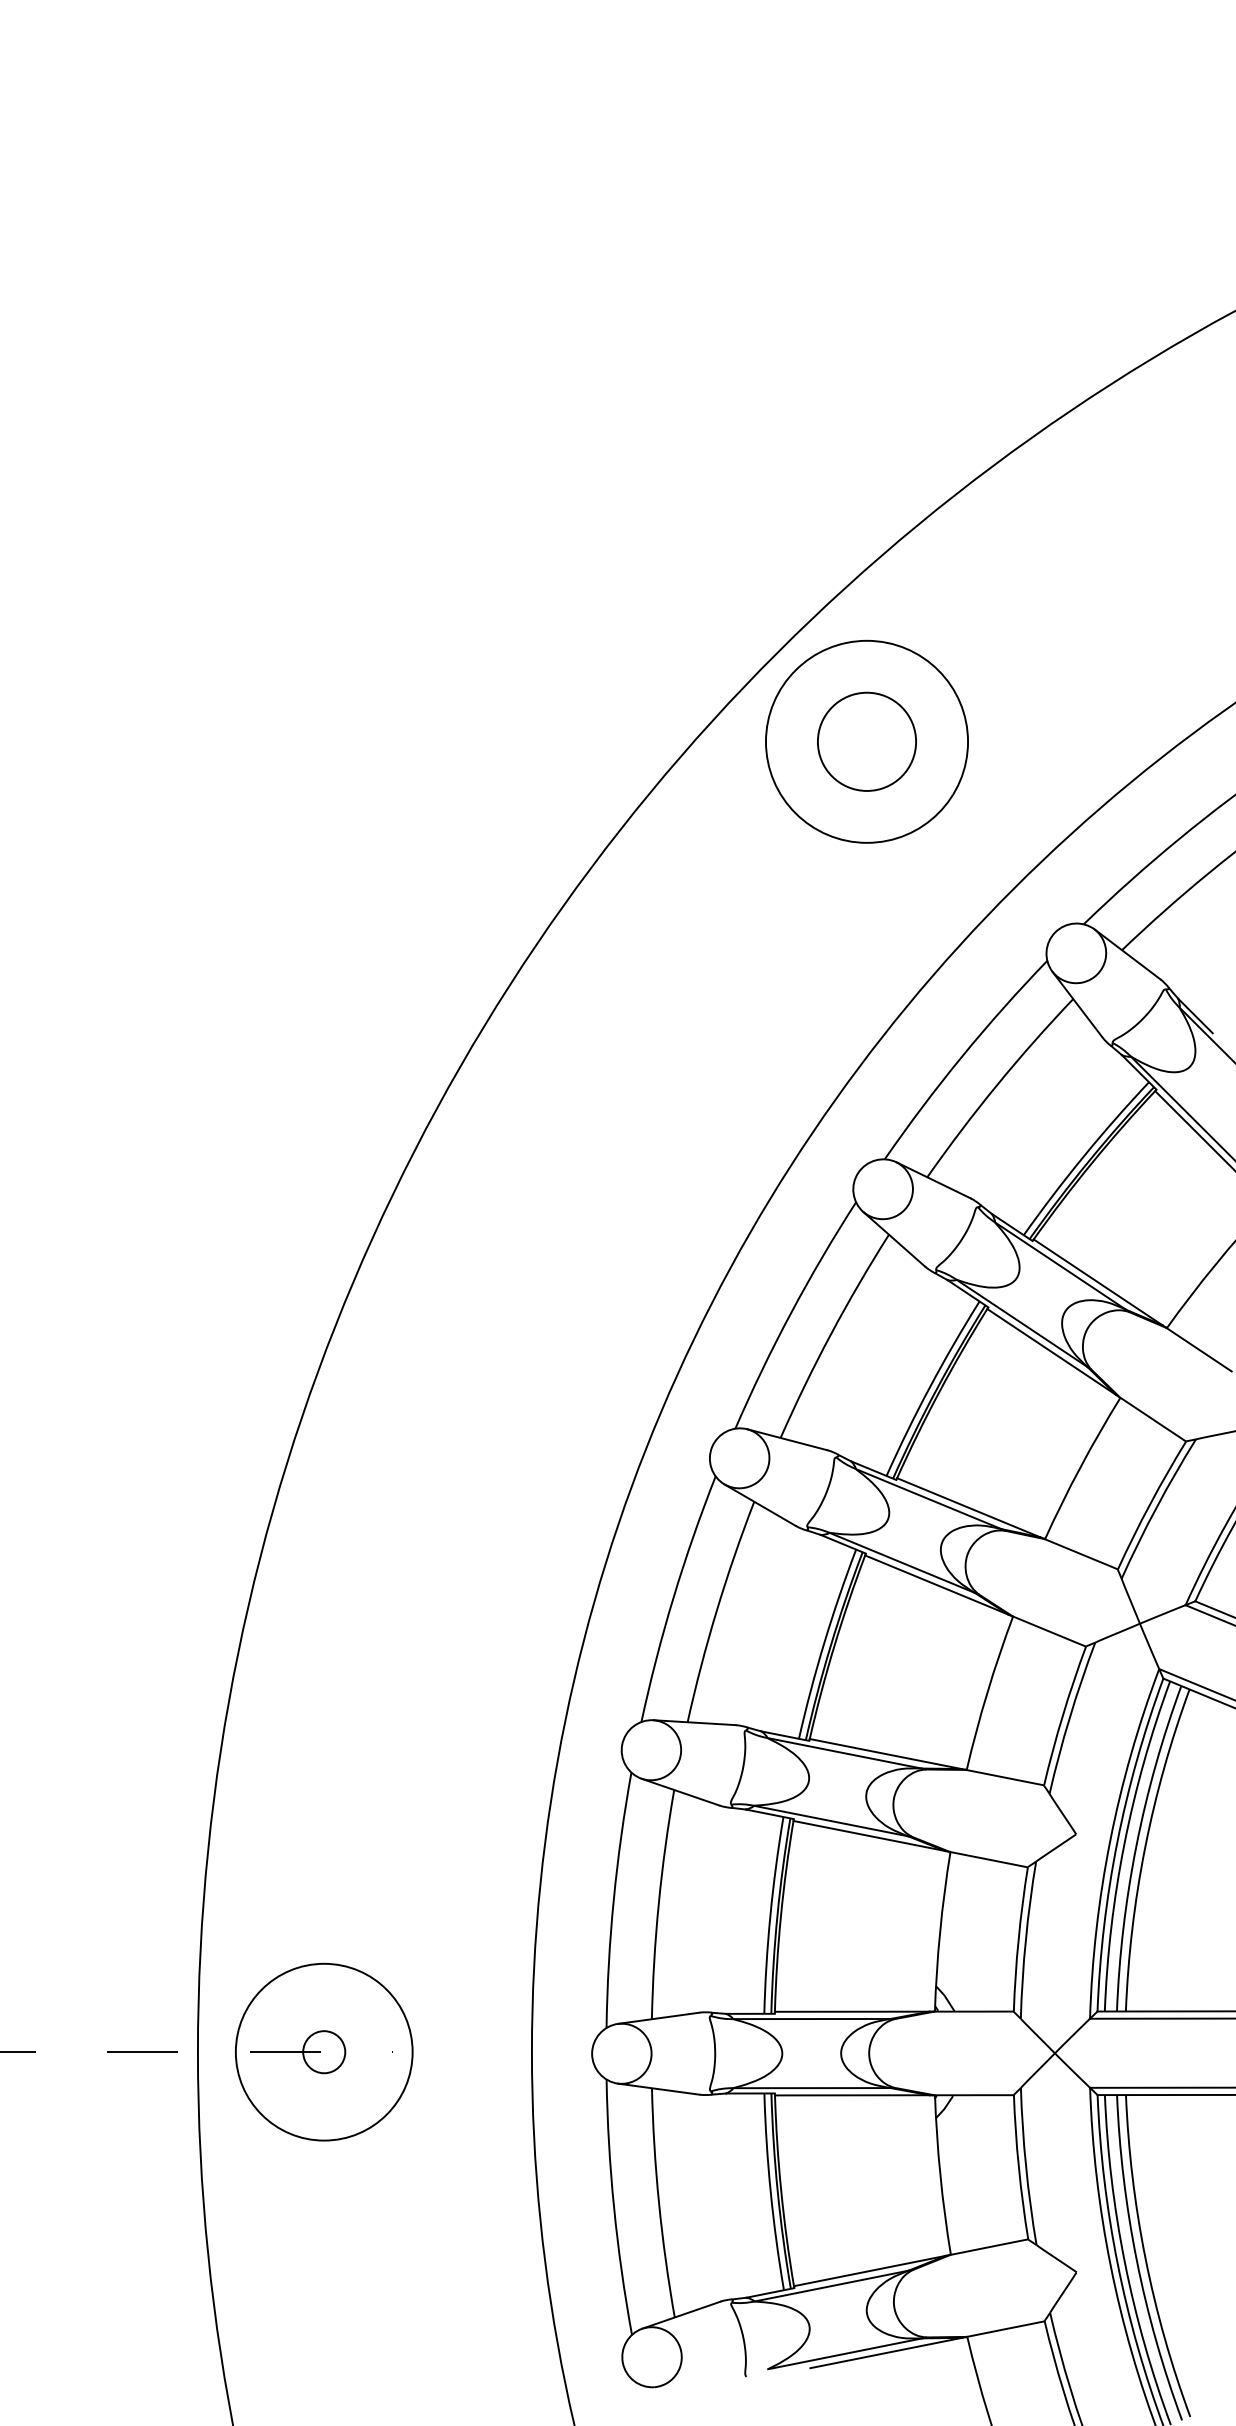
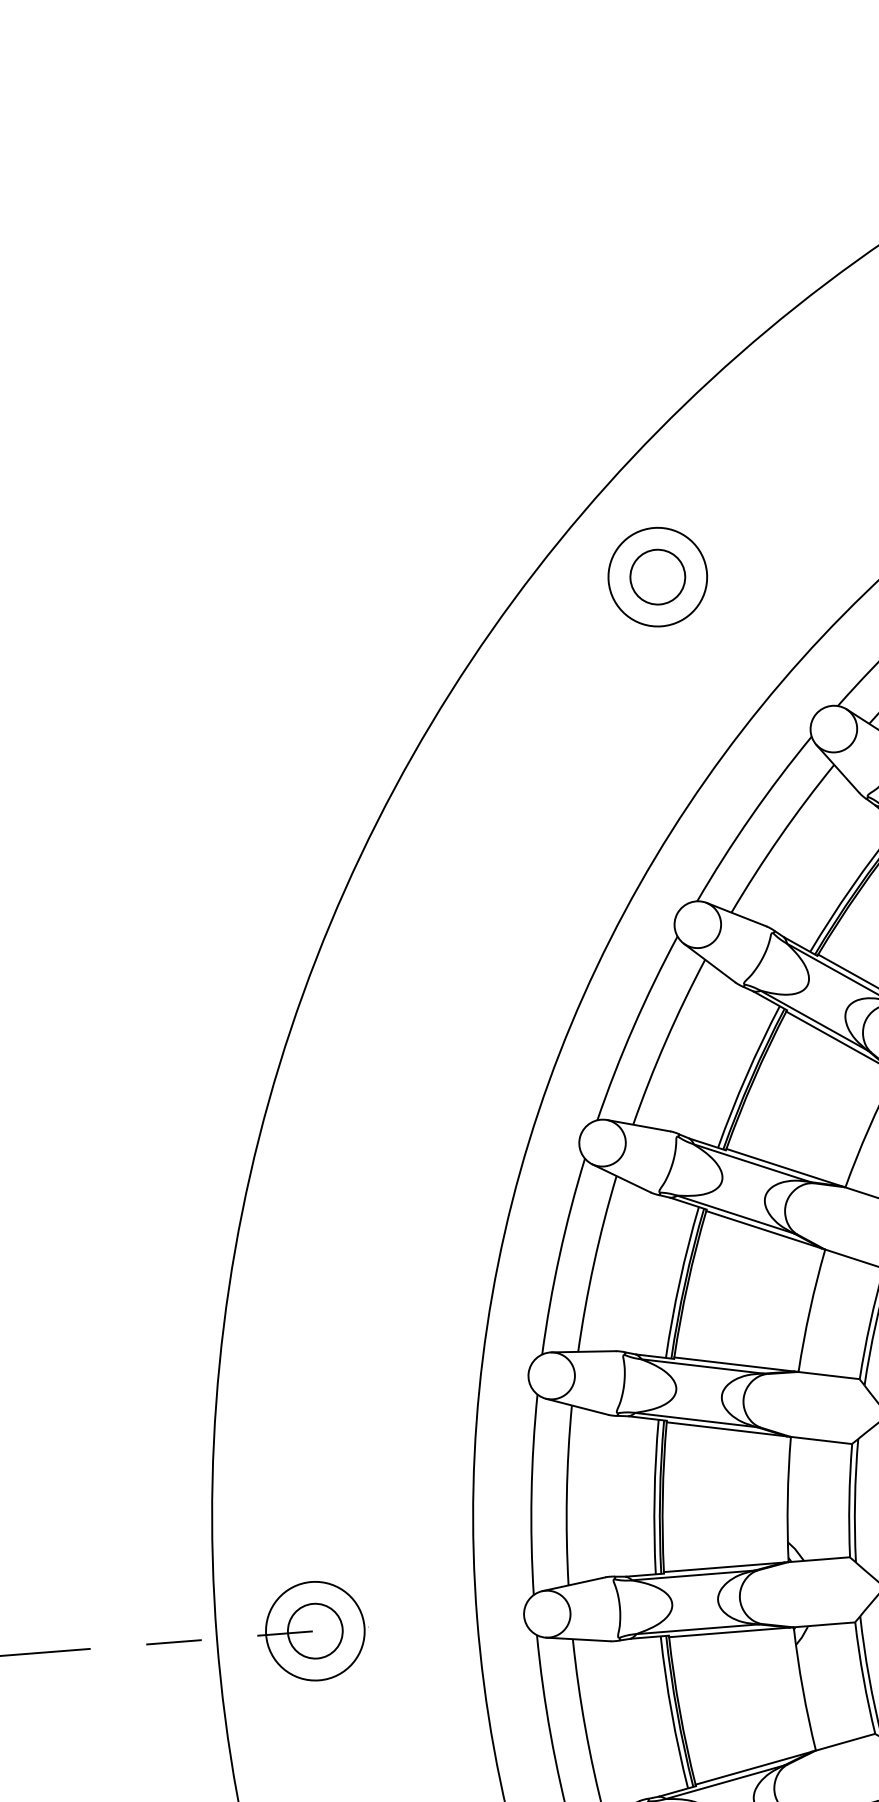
circle: (866, 741) -> (657, 576), size x0.62
circle: (866, 741) -> (657, 576), size x0.71
circle: (324, 2052) -> (315, 1631), size x0.71
circle: (324, 2052) -> (315, 1631), size x1.67

